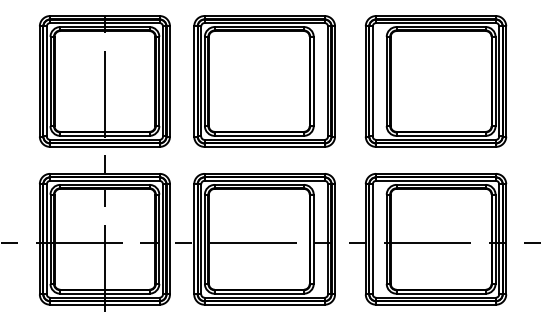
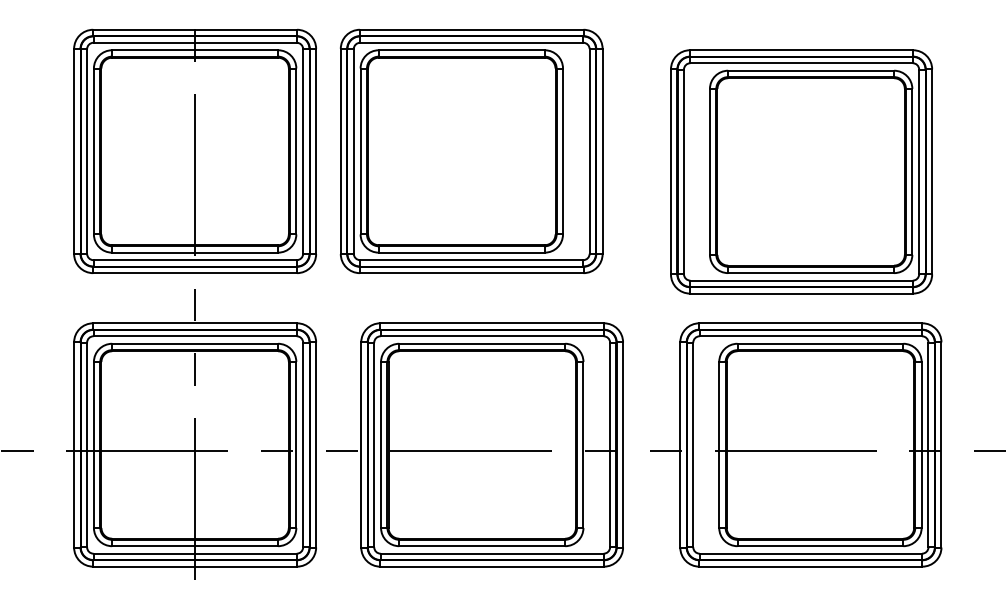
part: (264, 81) -> (471, 151), moved
part: (435, 81) -> (800, 171), moved

